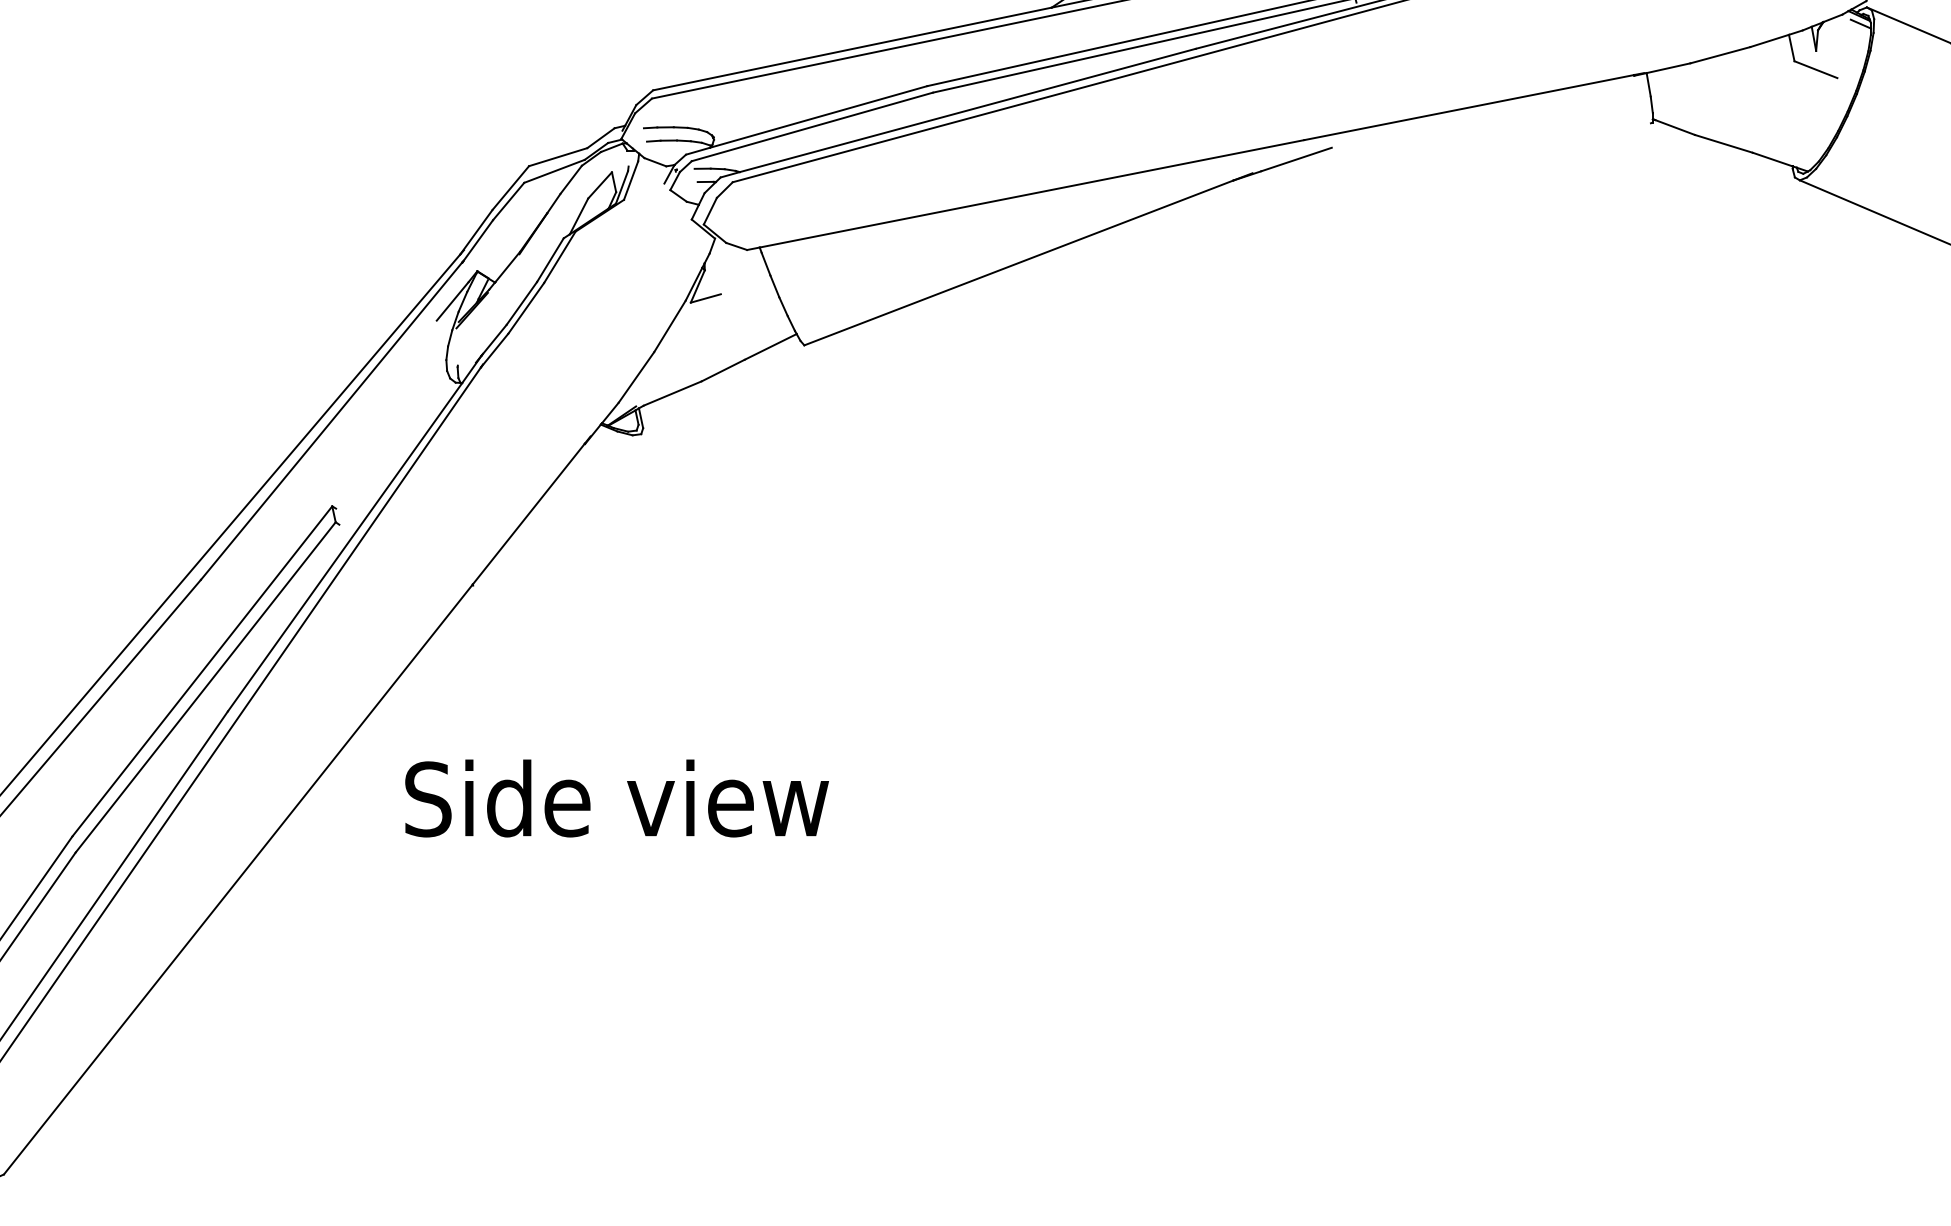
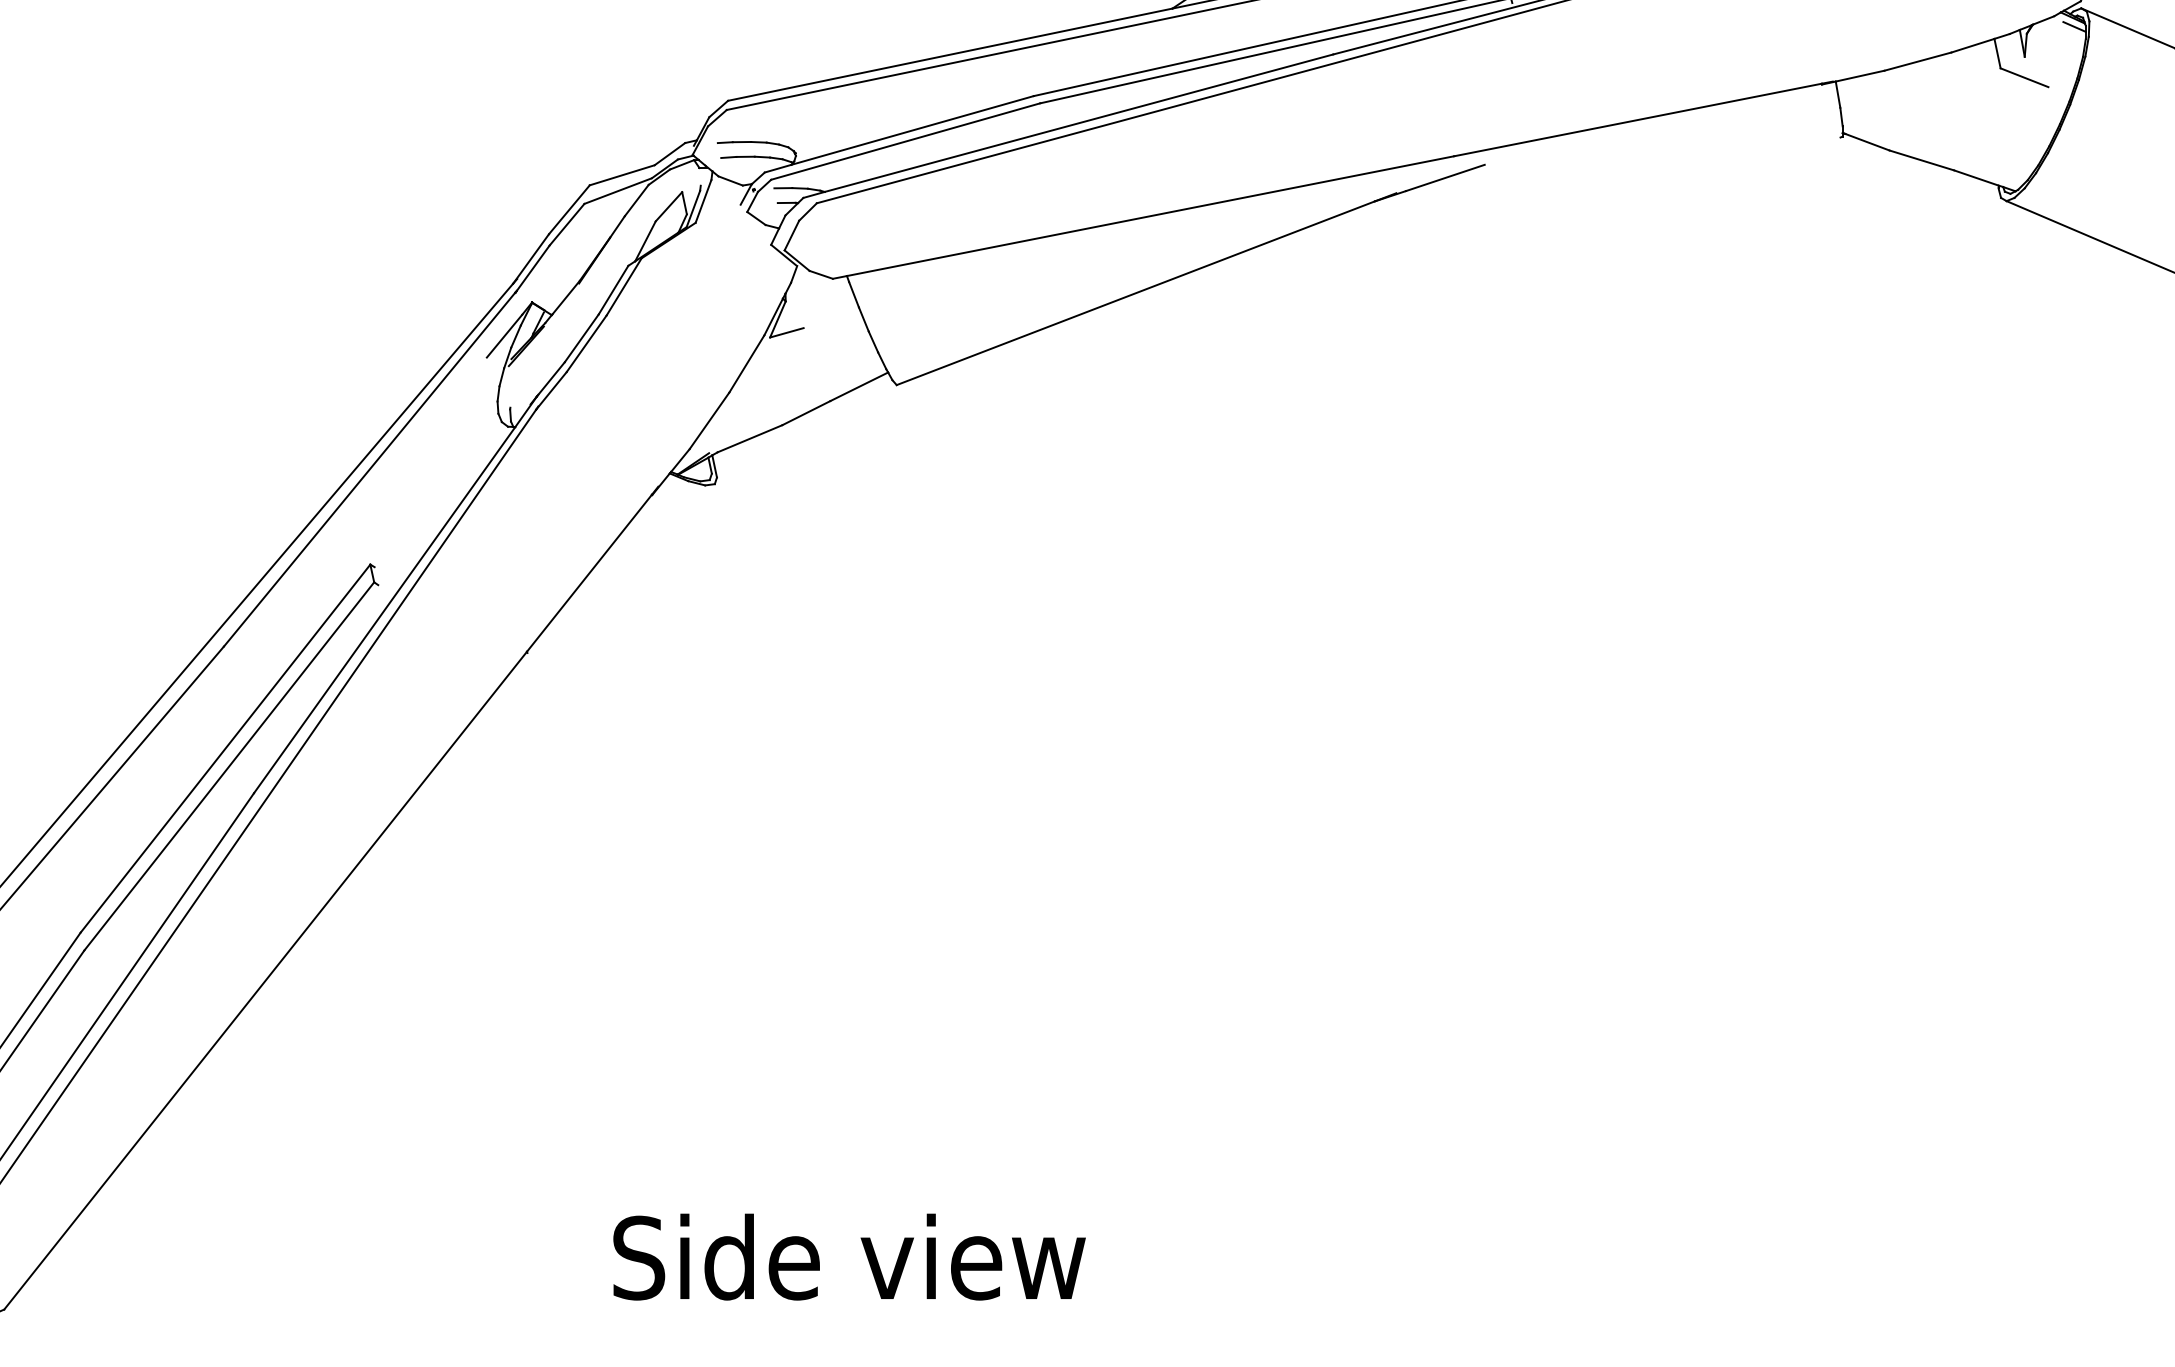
text: (616, 798) -> (848, 1257), moved

